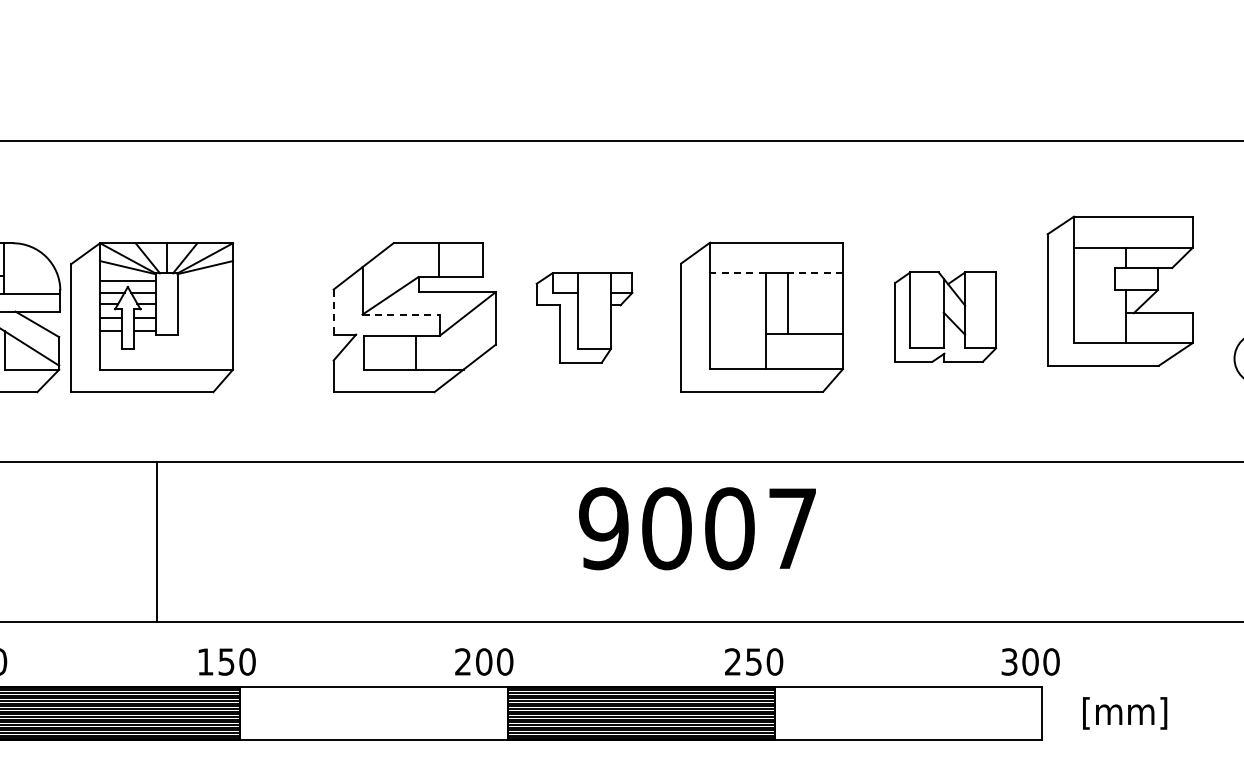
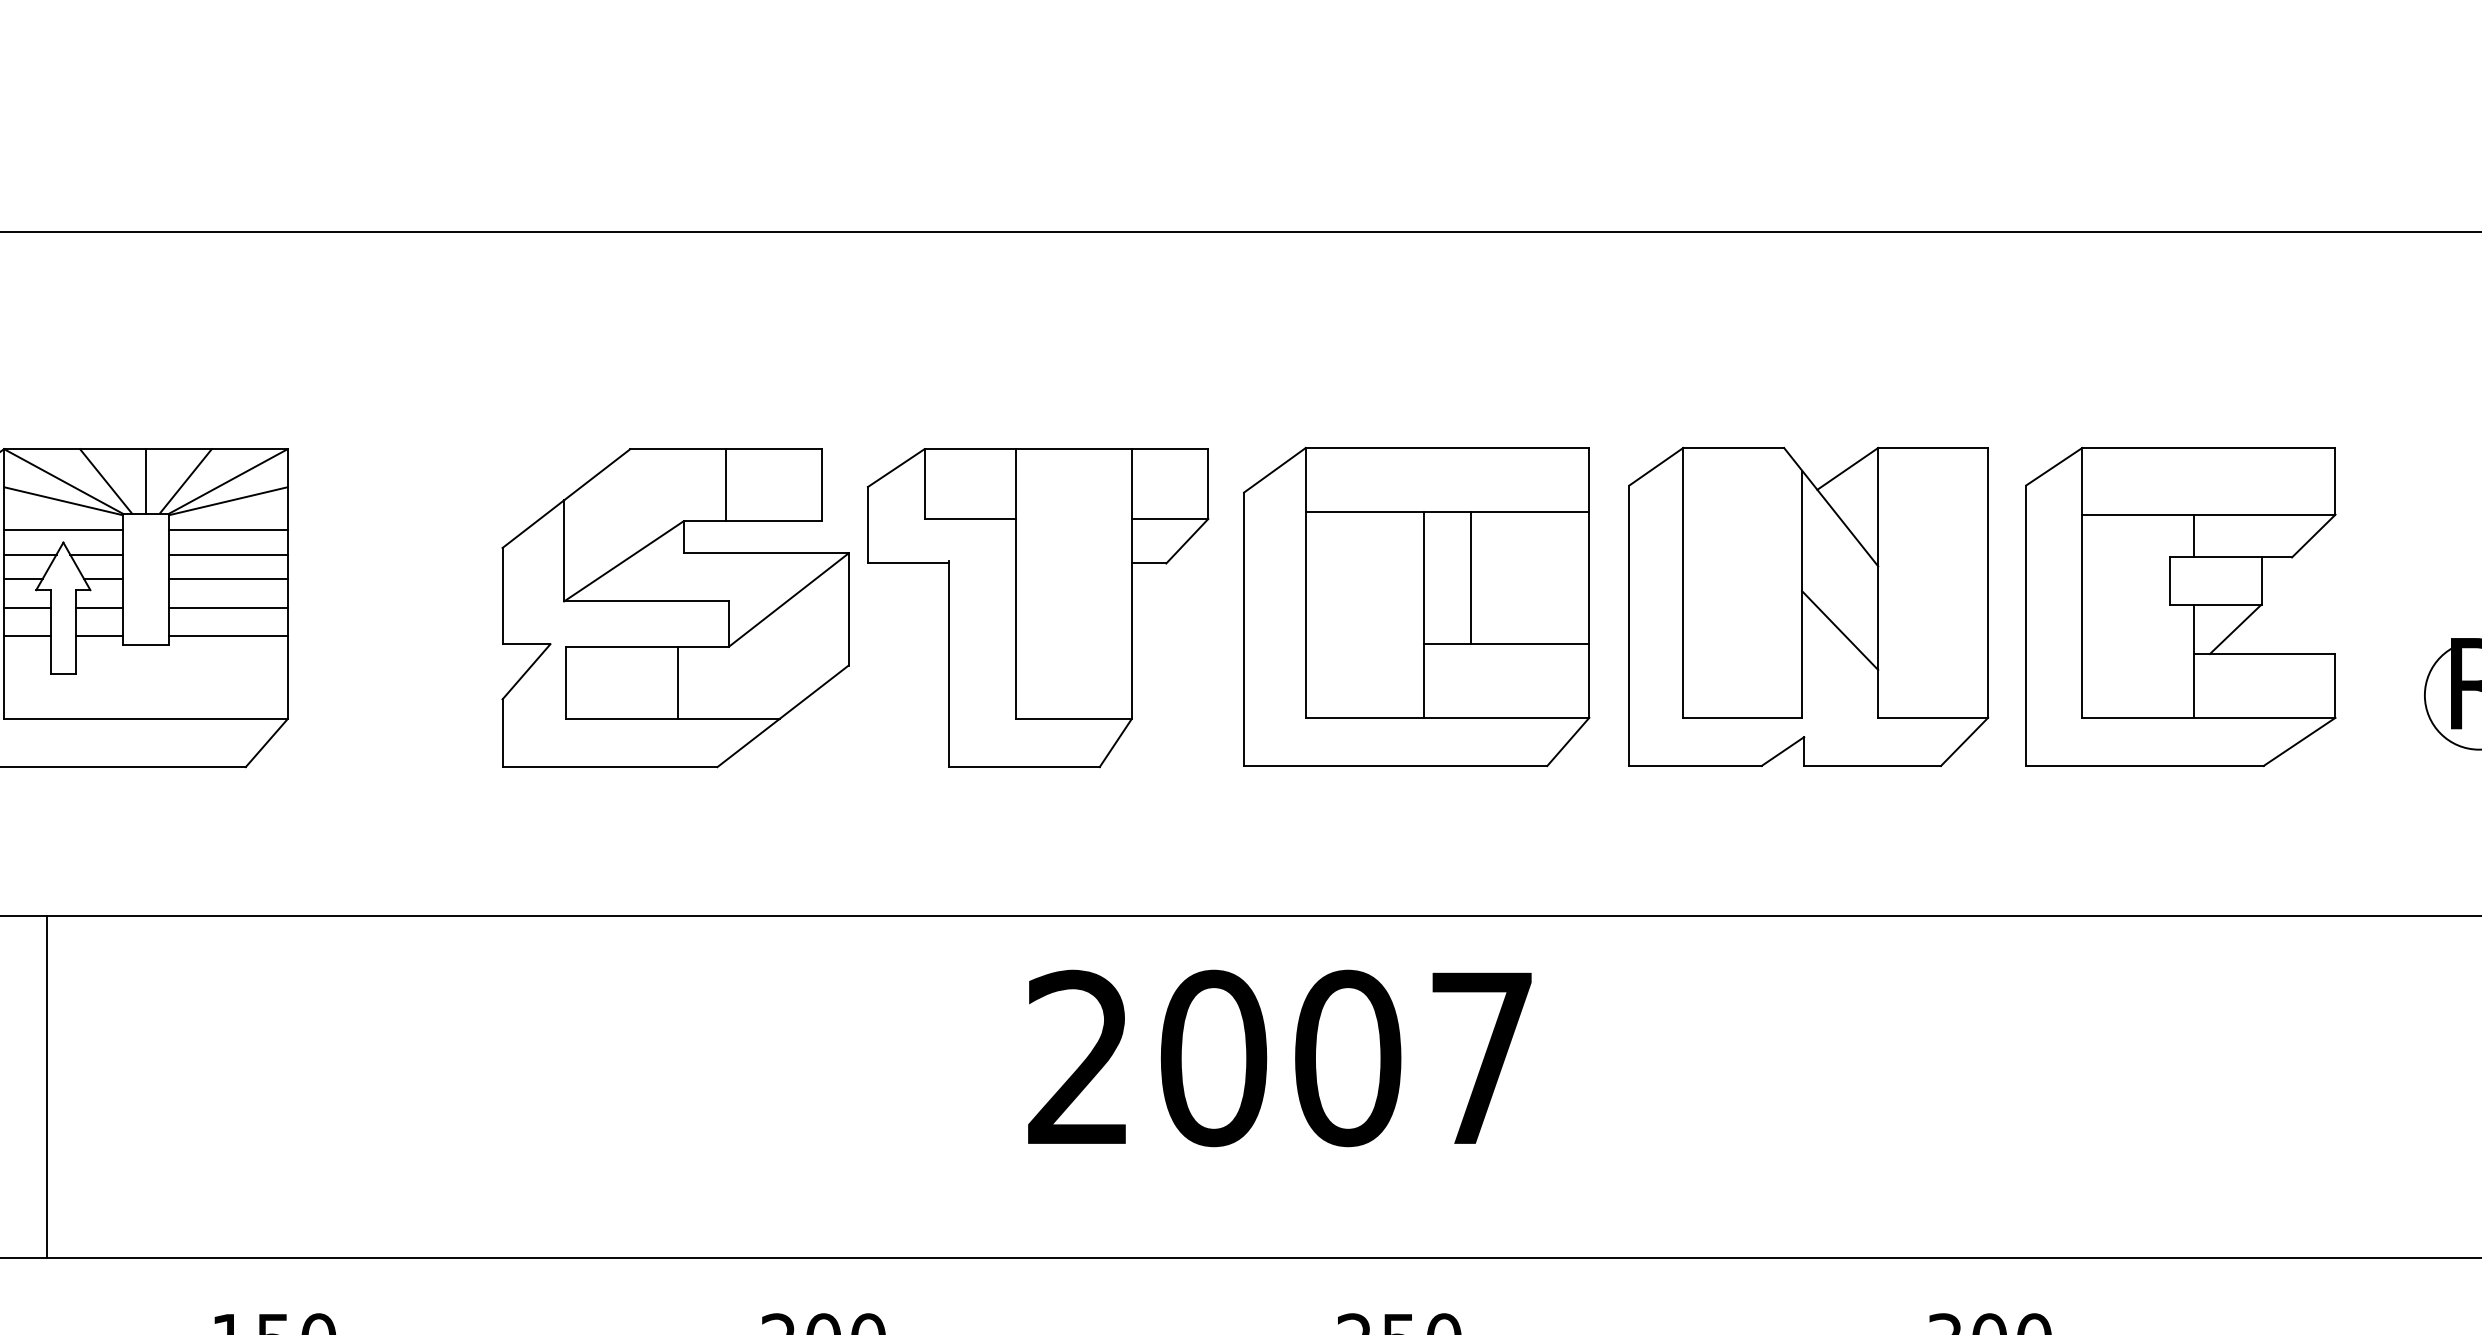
line: (737, 272) -> (1364, 511), dashed -> solid
line: (815, 272) -> (1530, 511), dashed -> solid
line: (205, 281) -> (229, 530), added
part: (1119, 290) -> (2179, 605), moved
line: (205, 292) -> (229, 554), added
line: (205, 303) -> (229, 577), added
line: (333, 312) -> (502, 596), dashed -> solid
line: (401, 314) -> (647, 601), dashed -> solid
part: (945, 316) -> (1808, 605), size x1.67
line: (205, 317) -> (229, 607), added
part: (584, 317) -> (1037, 607), size x1.67
line: (205, 330) -> (229, 635), added
text: (603, 528) -> (1078, 1057), 9007 -> 2007
line: (157, 541) -> (47, 1085), moved

